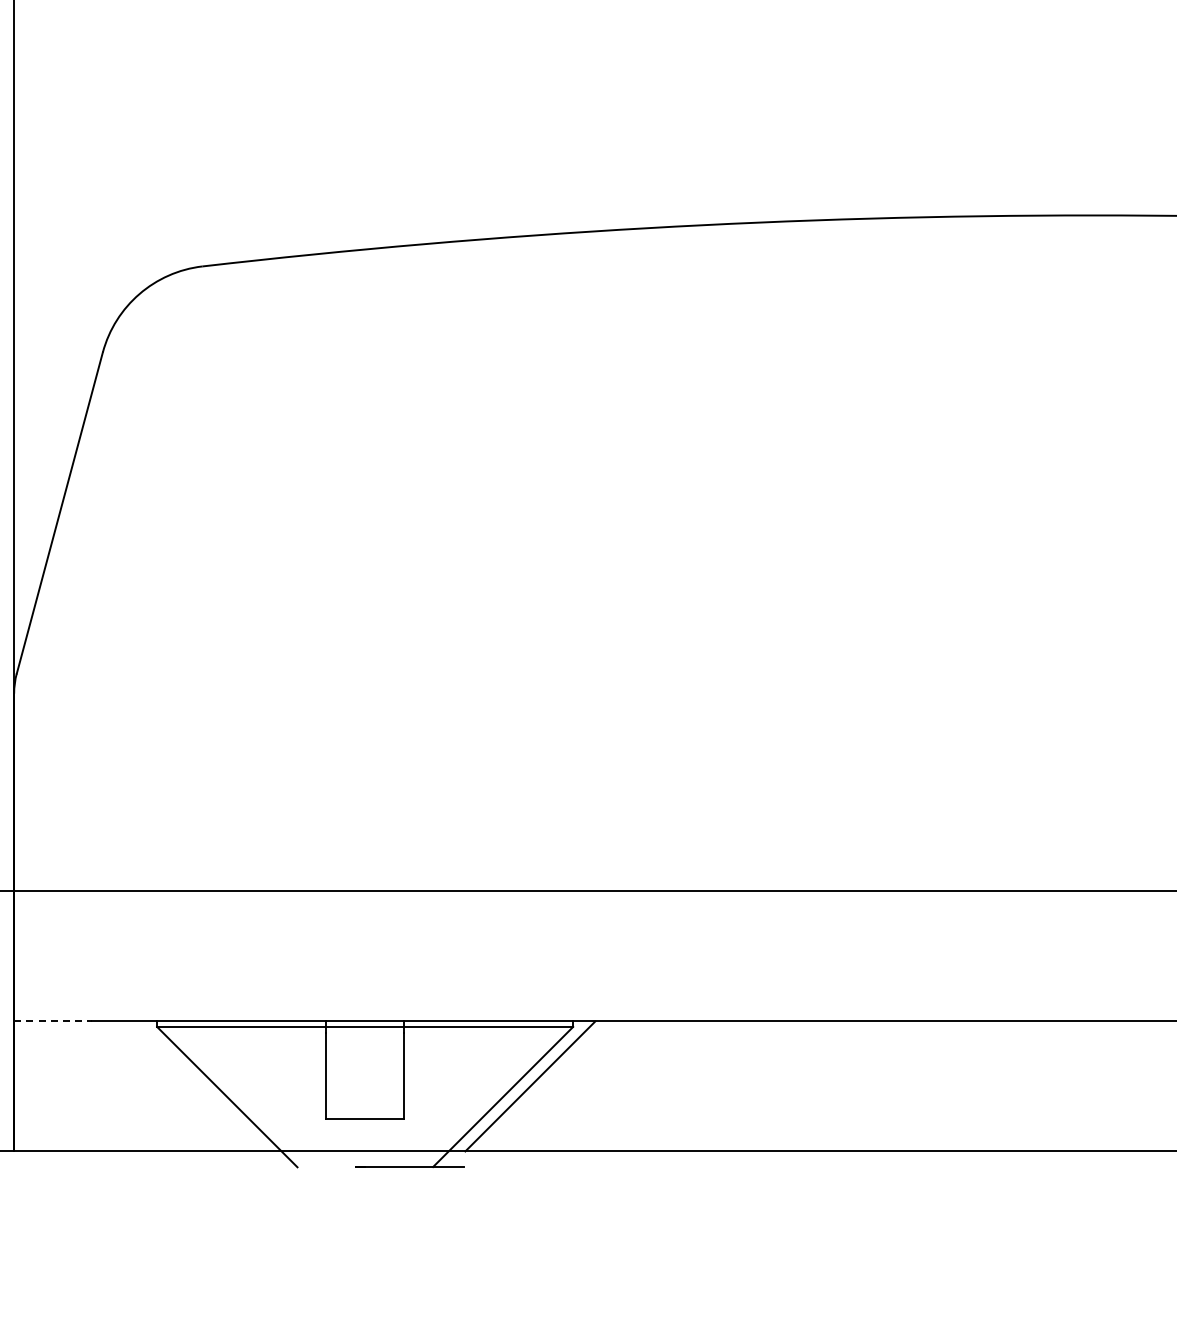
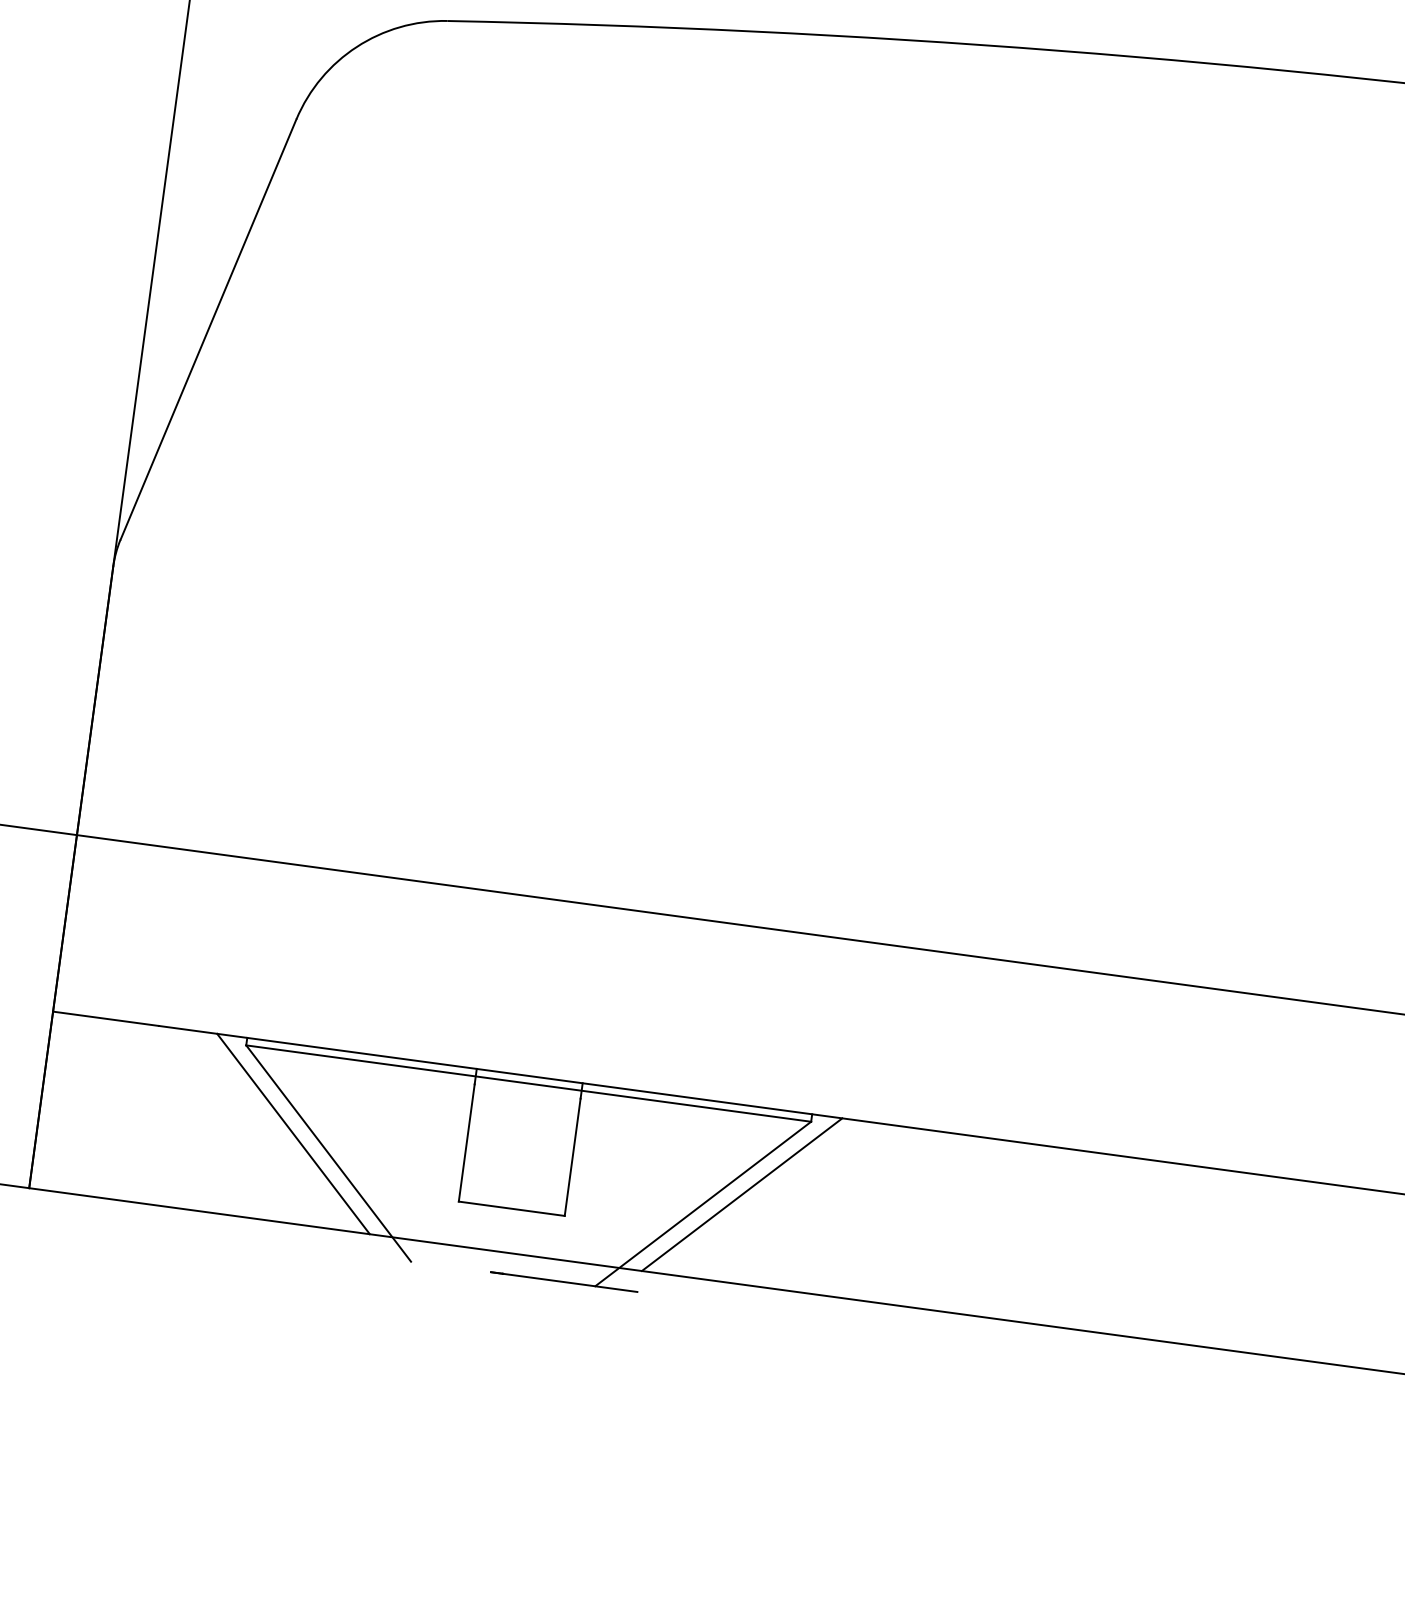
line: (53, 1021) -> (106, 1018), dashed -> solid
line: (200, 1086) -> (294, 1134), added

